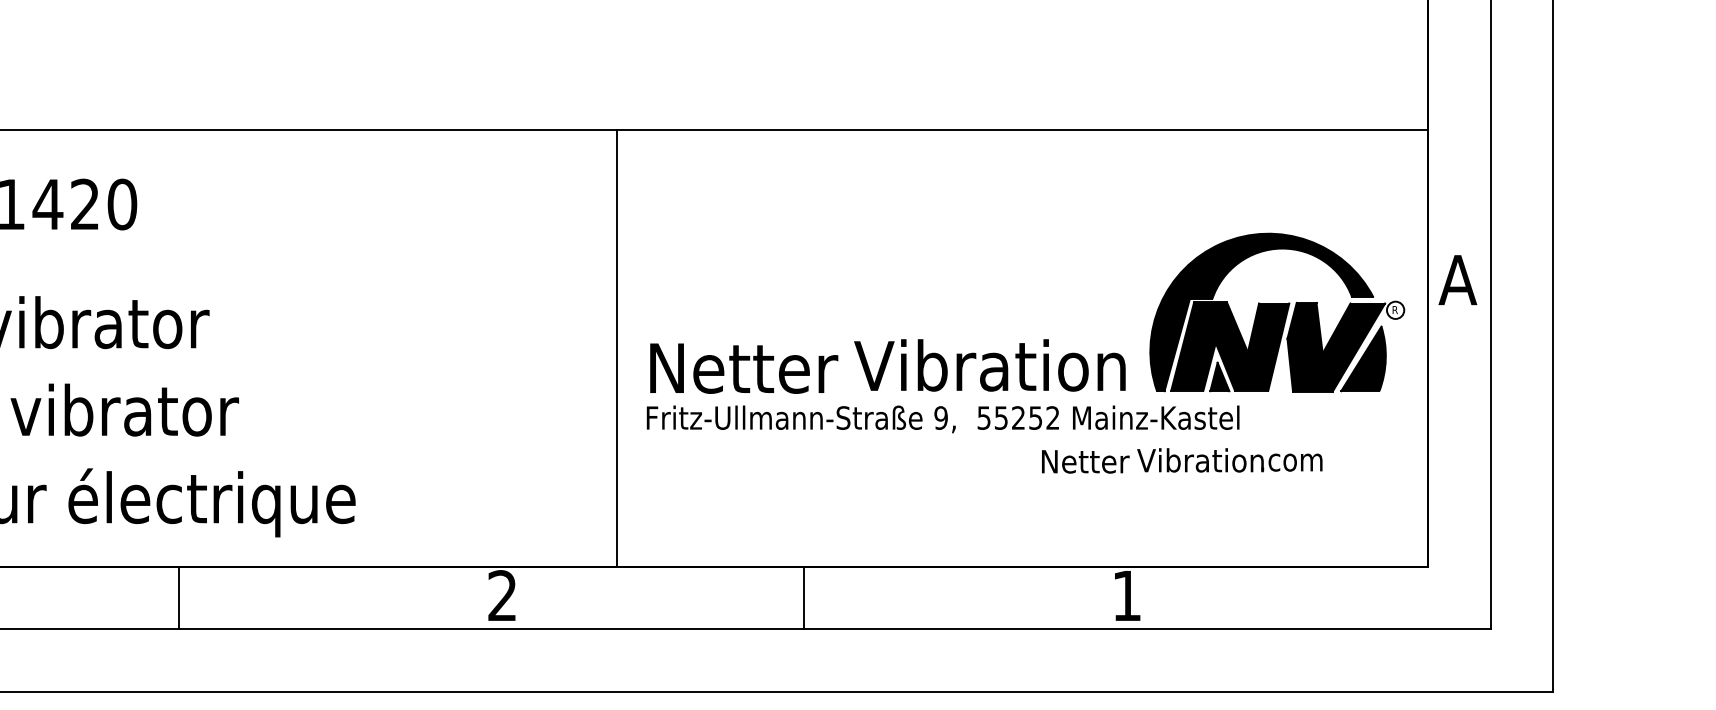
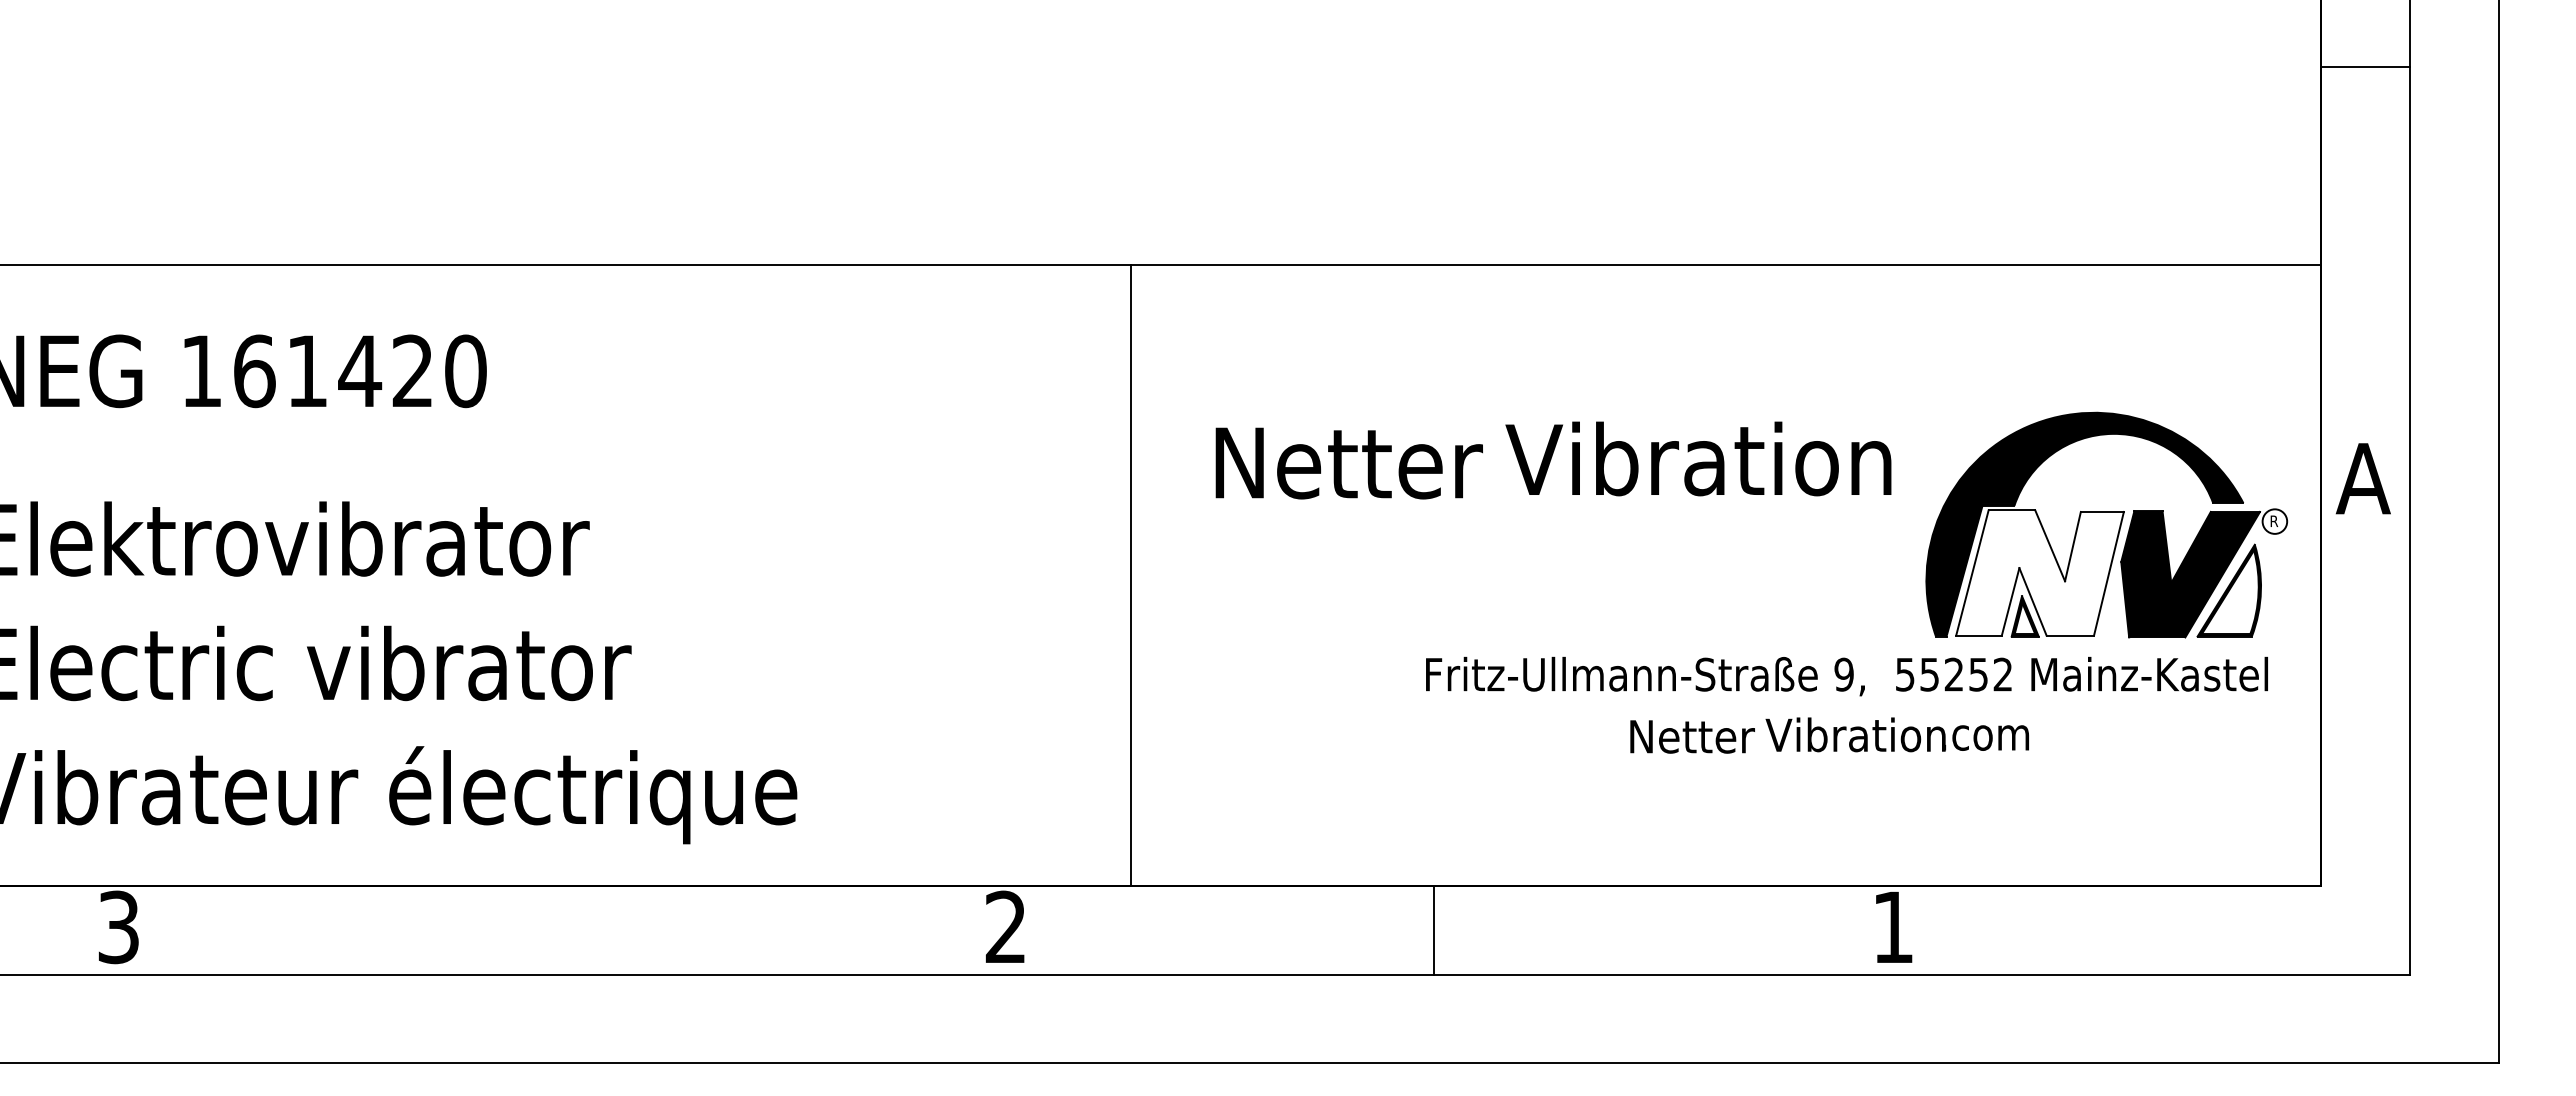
fill: (1229, 346) -> (2039, 572), removed
line: (616, 347) -> (1130, 574), moved
fill: (1363, 360) -> (2229, 592), removed
text: (887, 366) -> (1553, 460), moved
fill: (1219, 378) -> (2024, 618), removed
text: (942, 419) -> (1846, 676), moved
text: (1182, 460) -> (1829, 735), moved
line: (179, 597) -> (546, 929), removed

